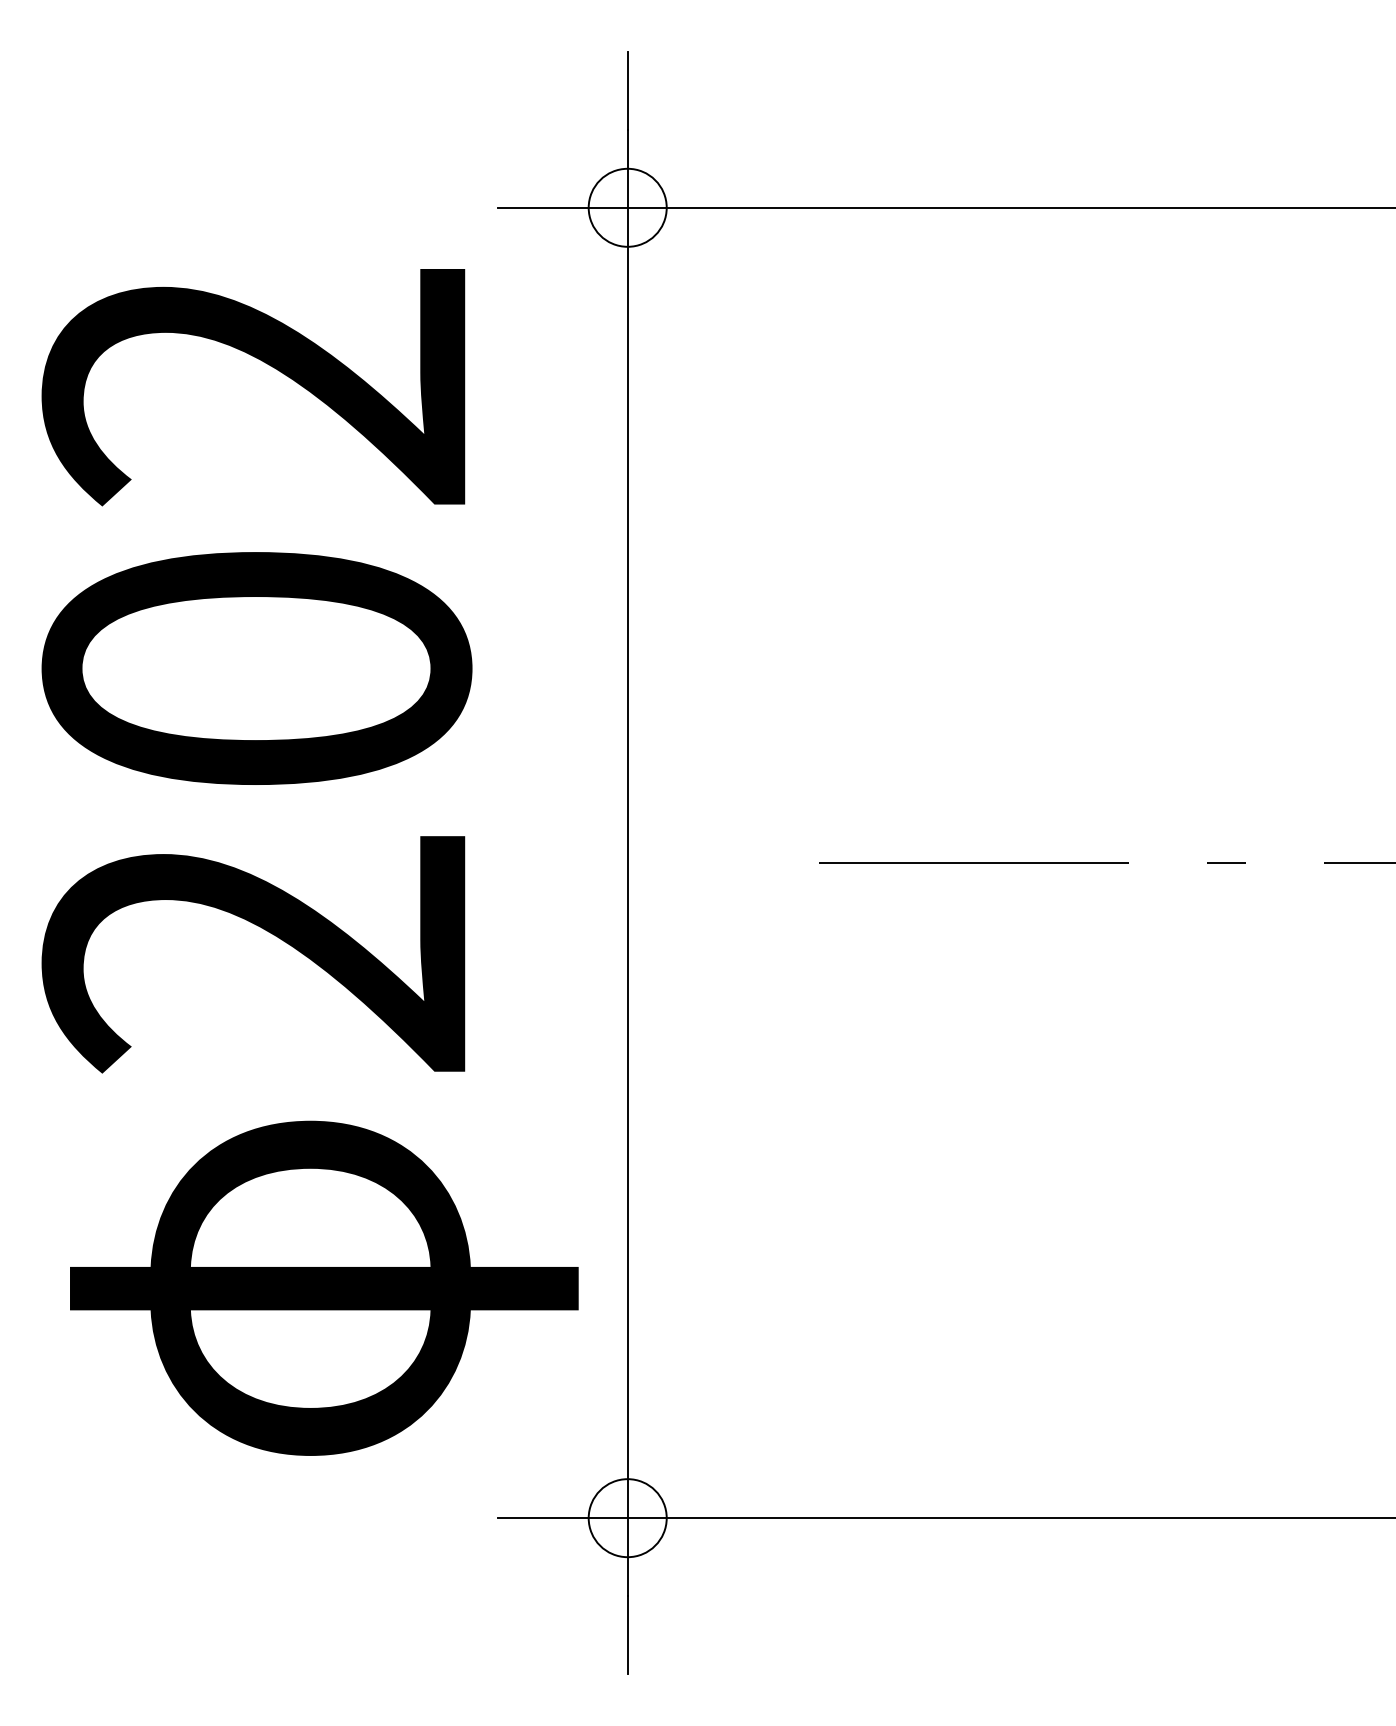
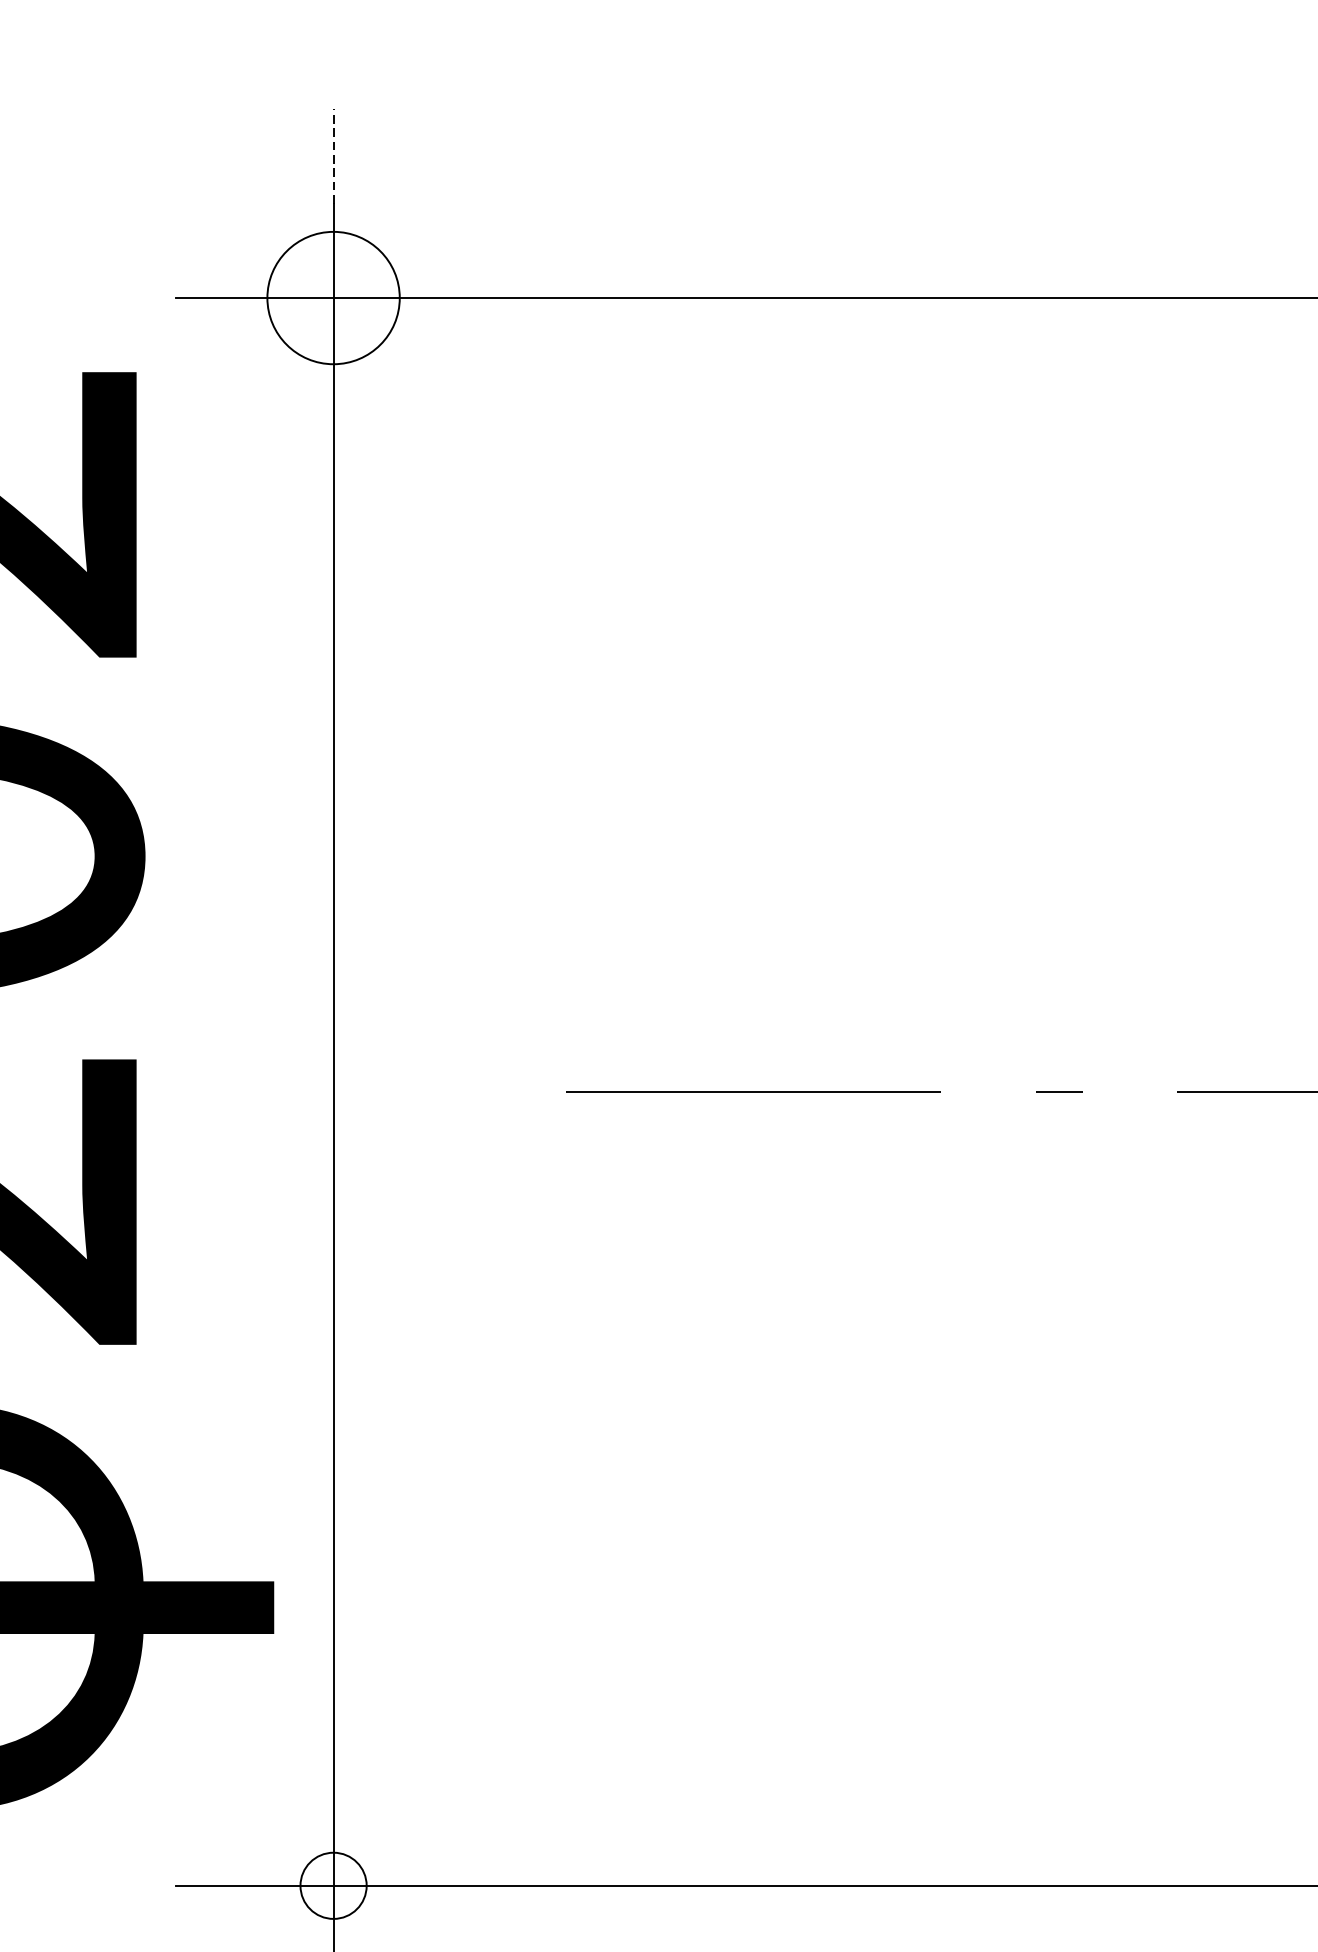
line: (627, 90) -> (333, 155), solid -> dashed
circle: (627, 207) -> (333, 297), size x1.4
circle: (627, 1518) -> (333, 1886), size x0.7

